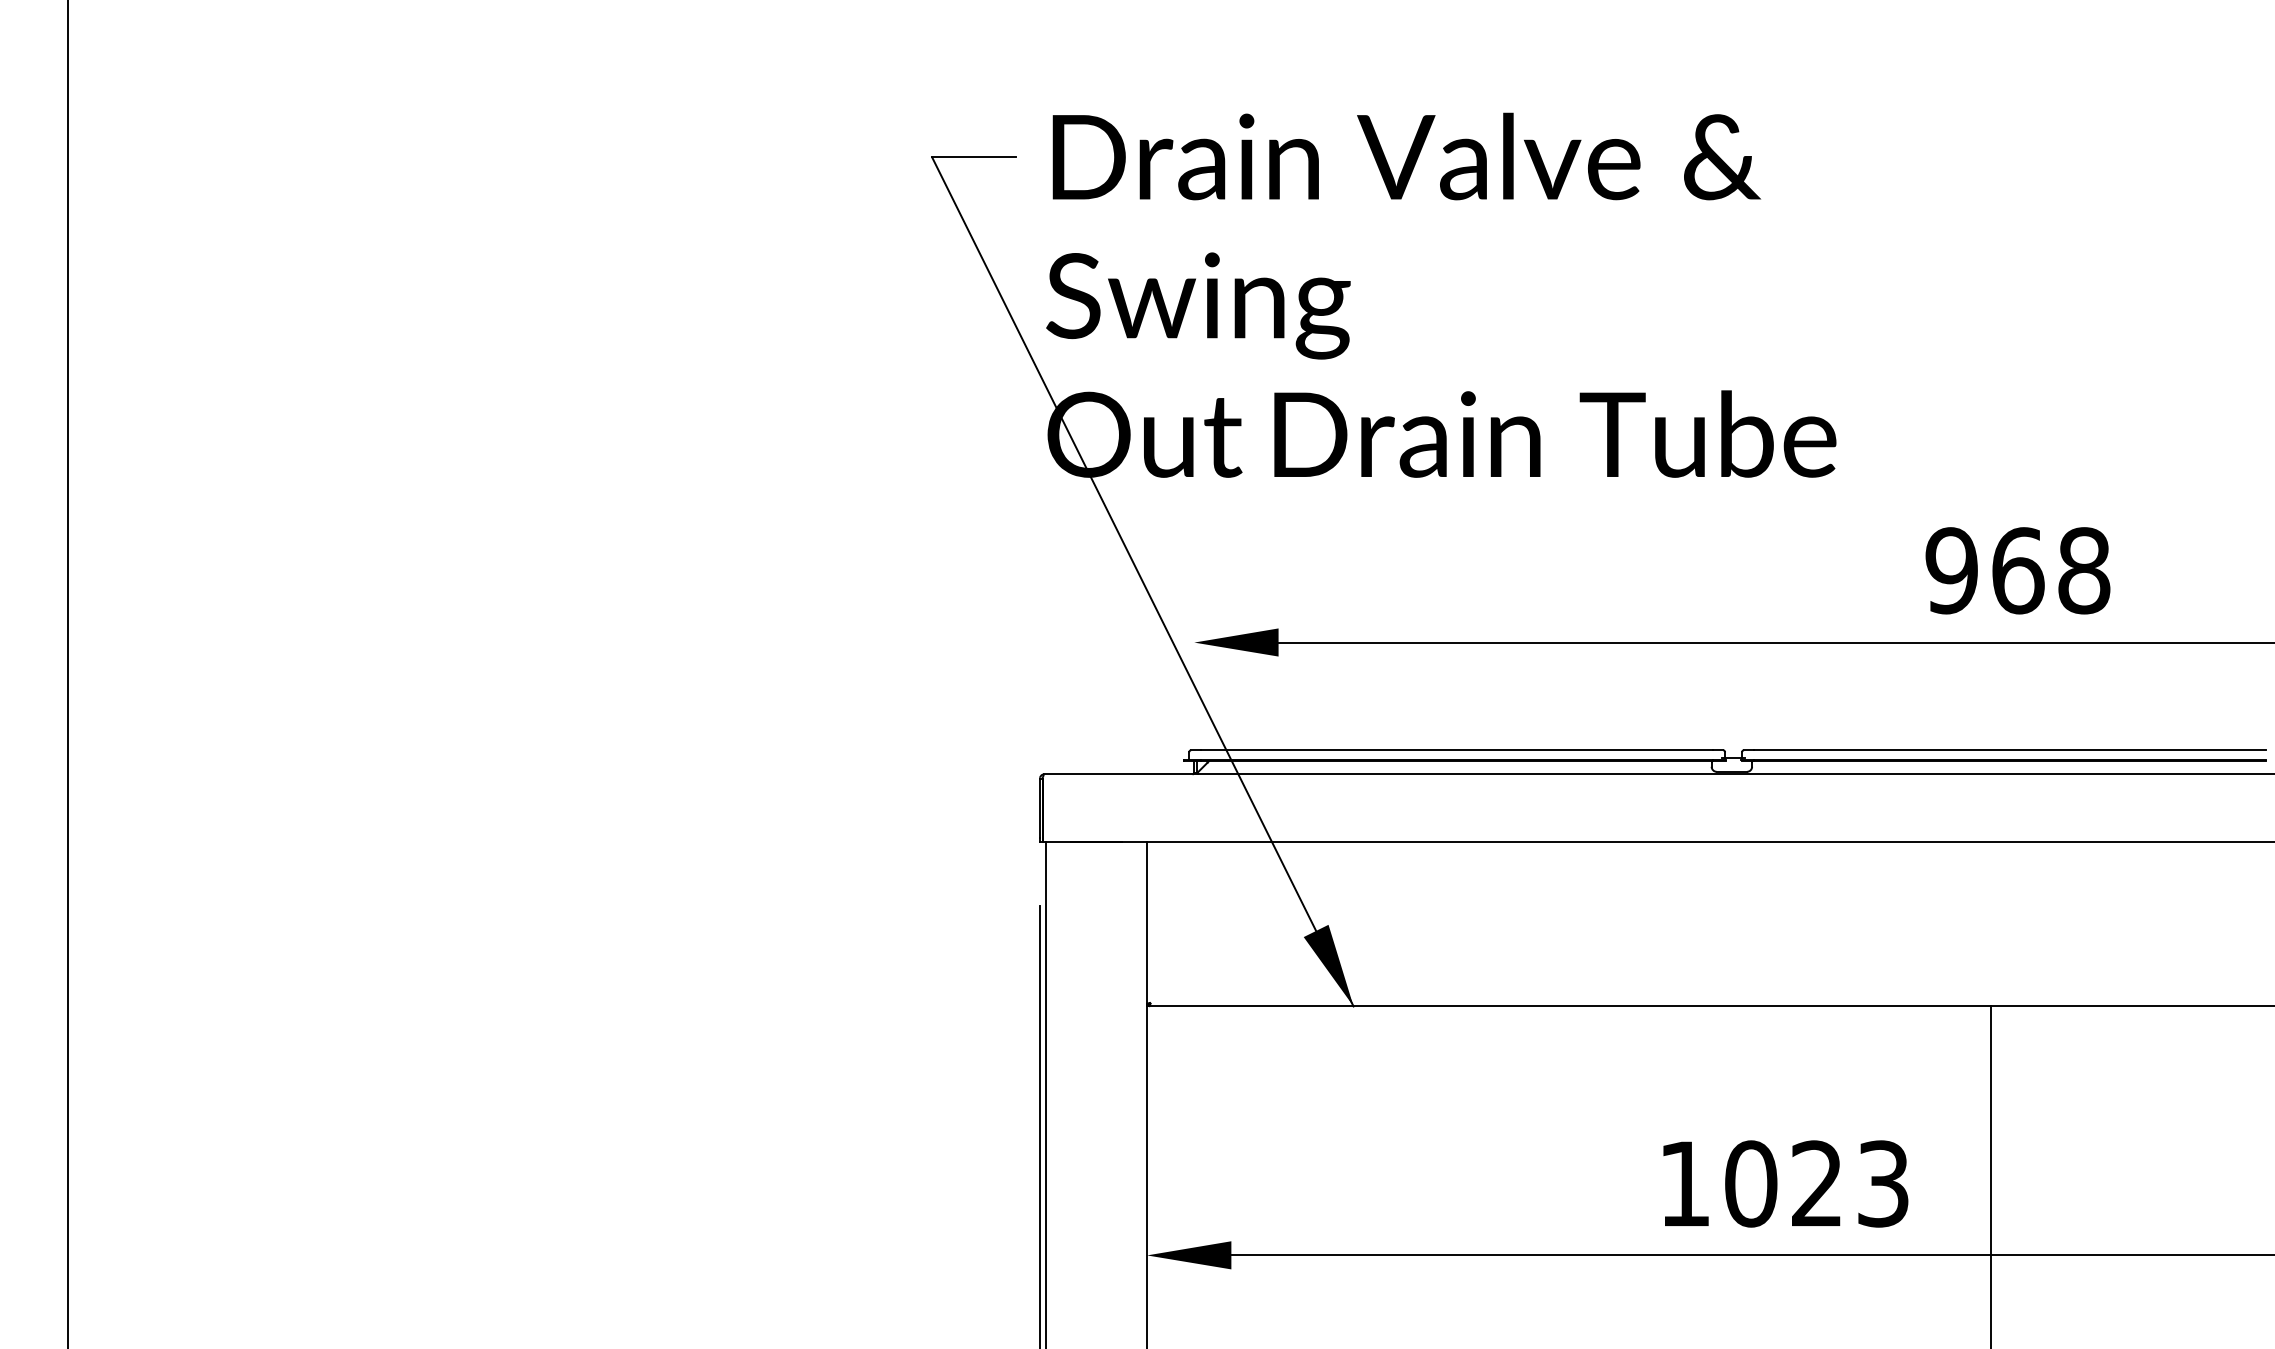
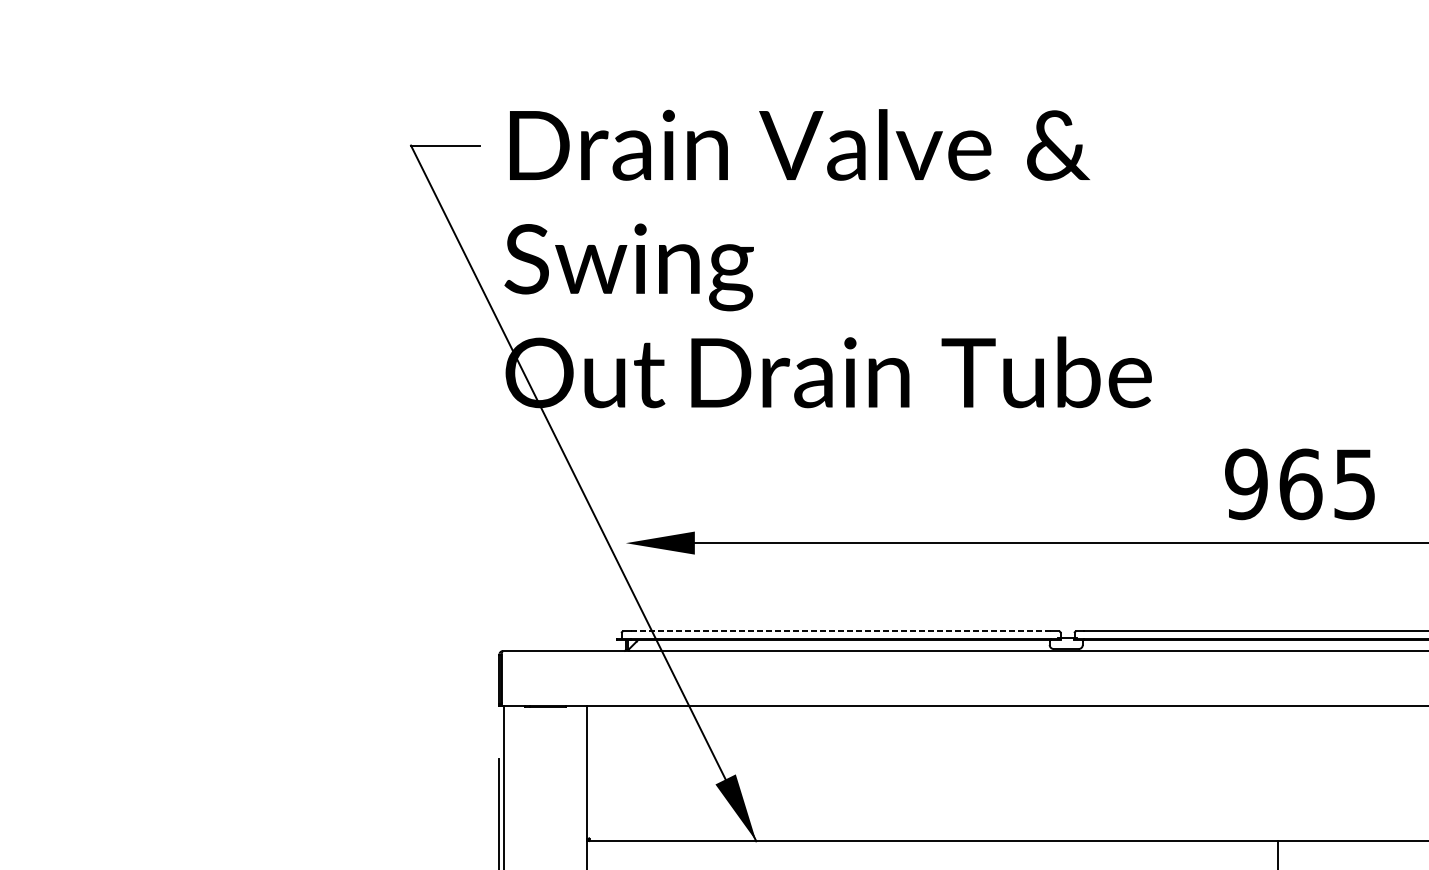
text: (2084, 570) -> (1355, 484), 968 -> 965
line: (1456, 750) -> (840, 631), solid -> dashed

